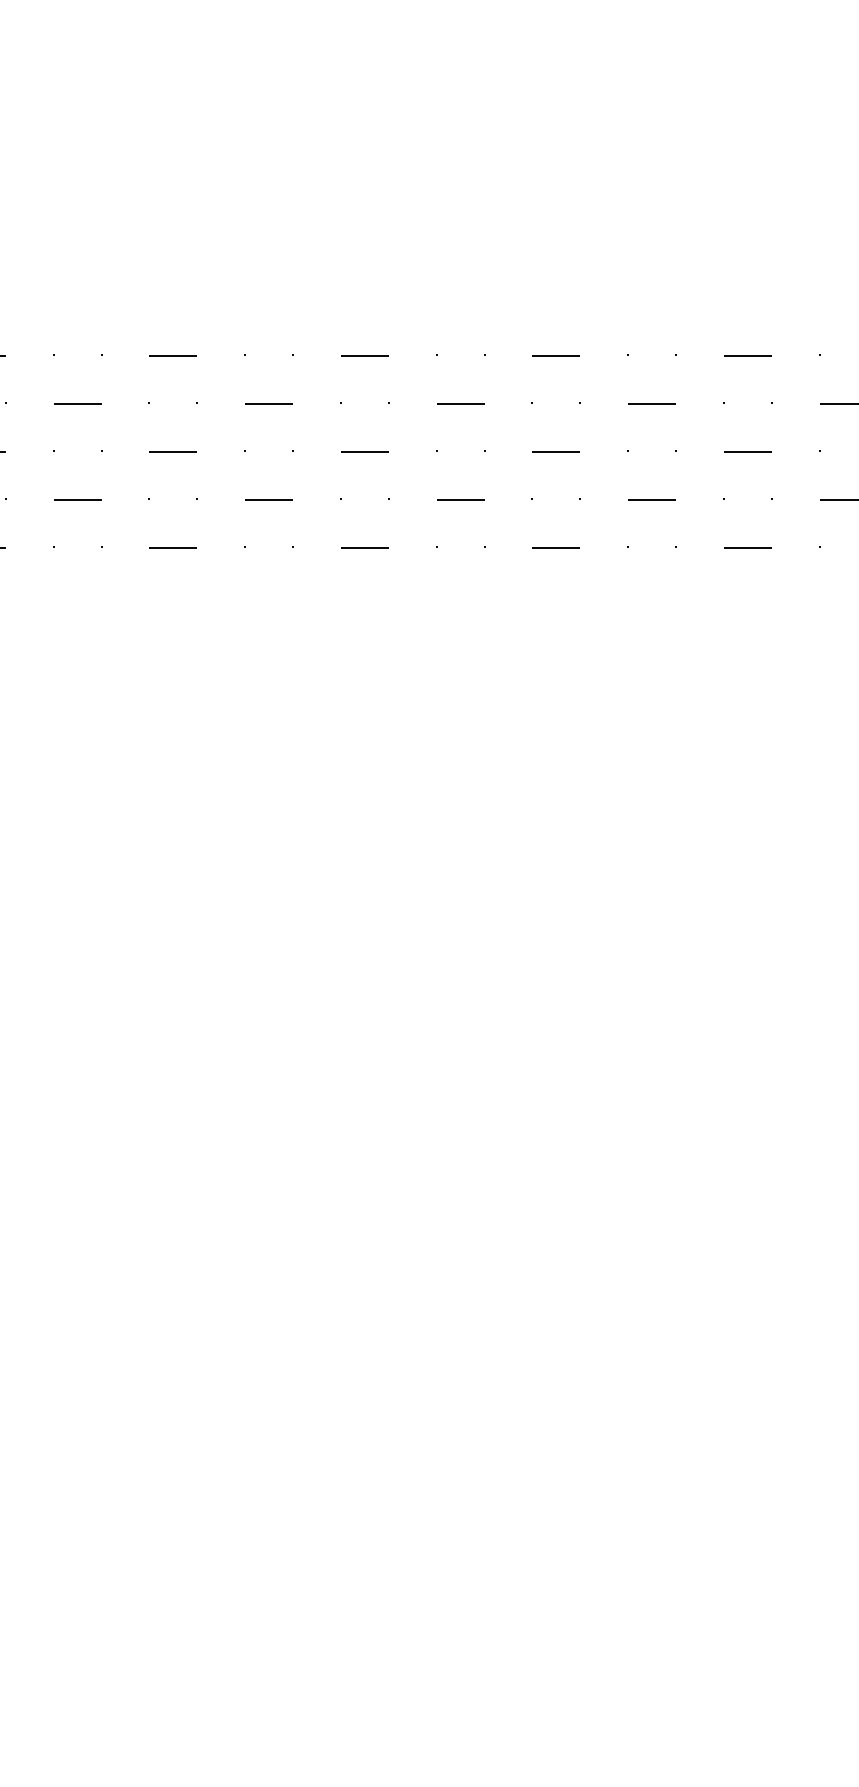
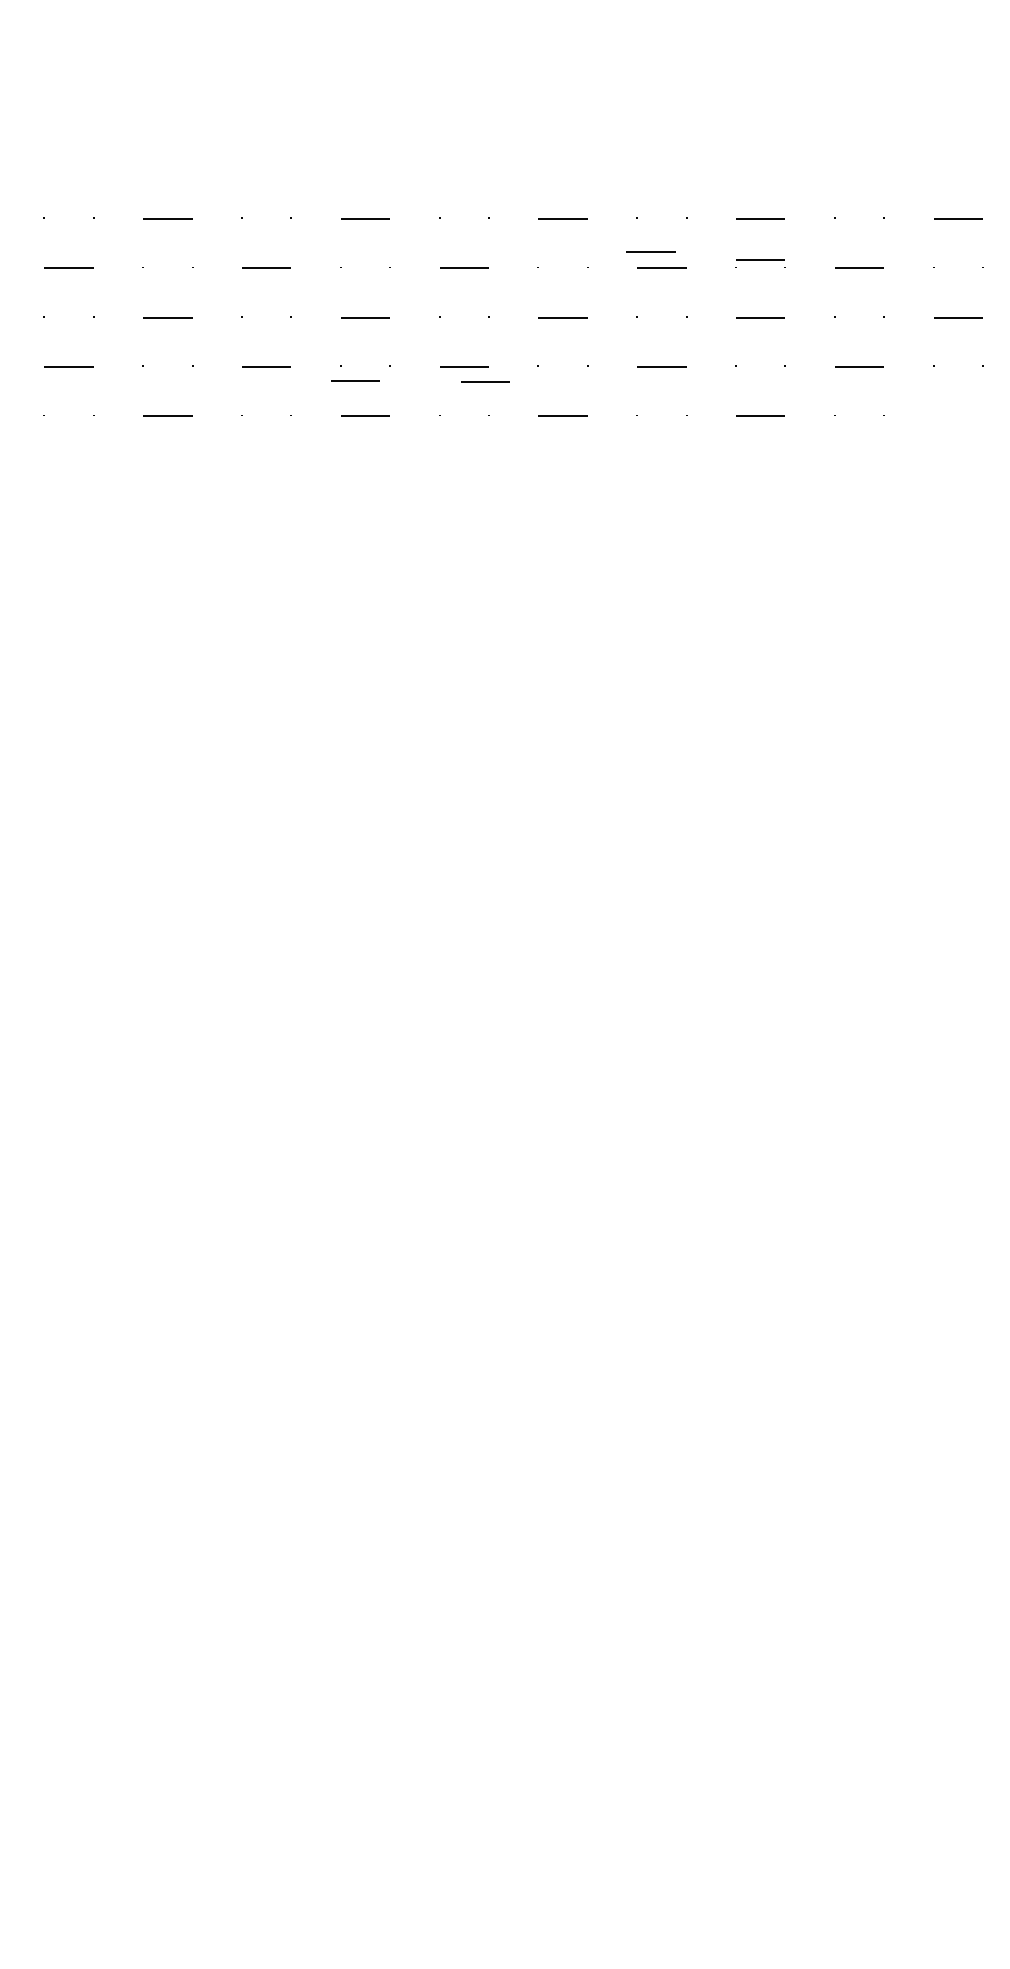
line: (641, 387) -> (650, 251), added
line: (747, 395) -> (760, 259), added
line: (355, 512) -> (355, 380), added
line: (481, 513) -> (485, 381), added

